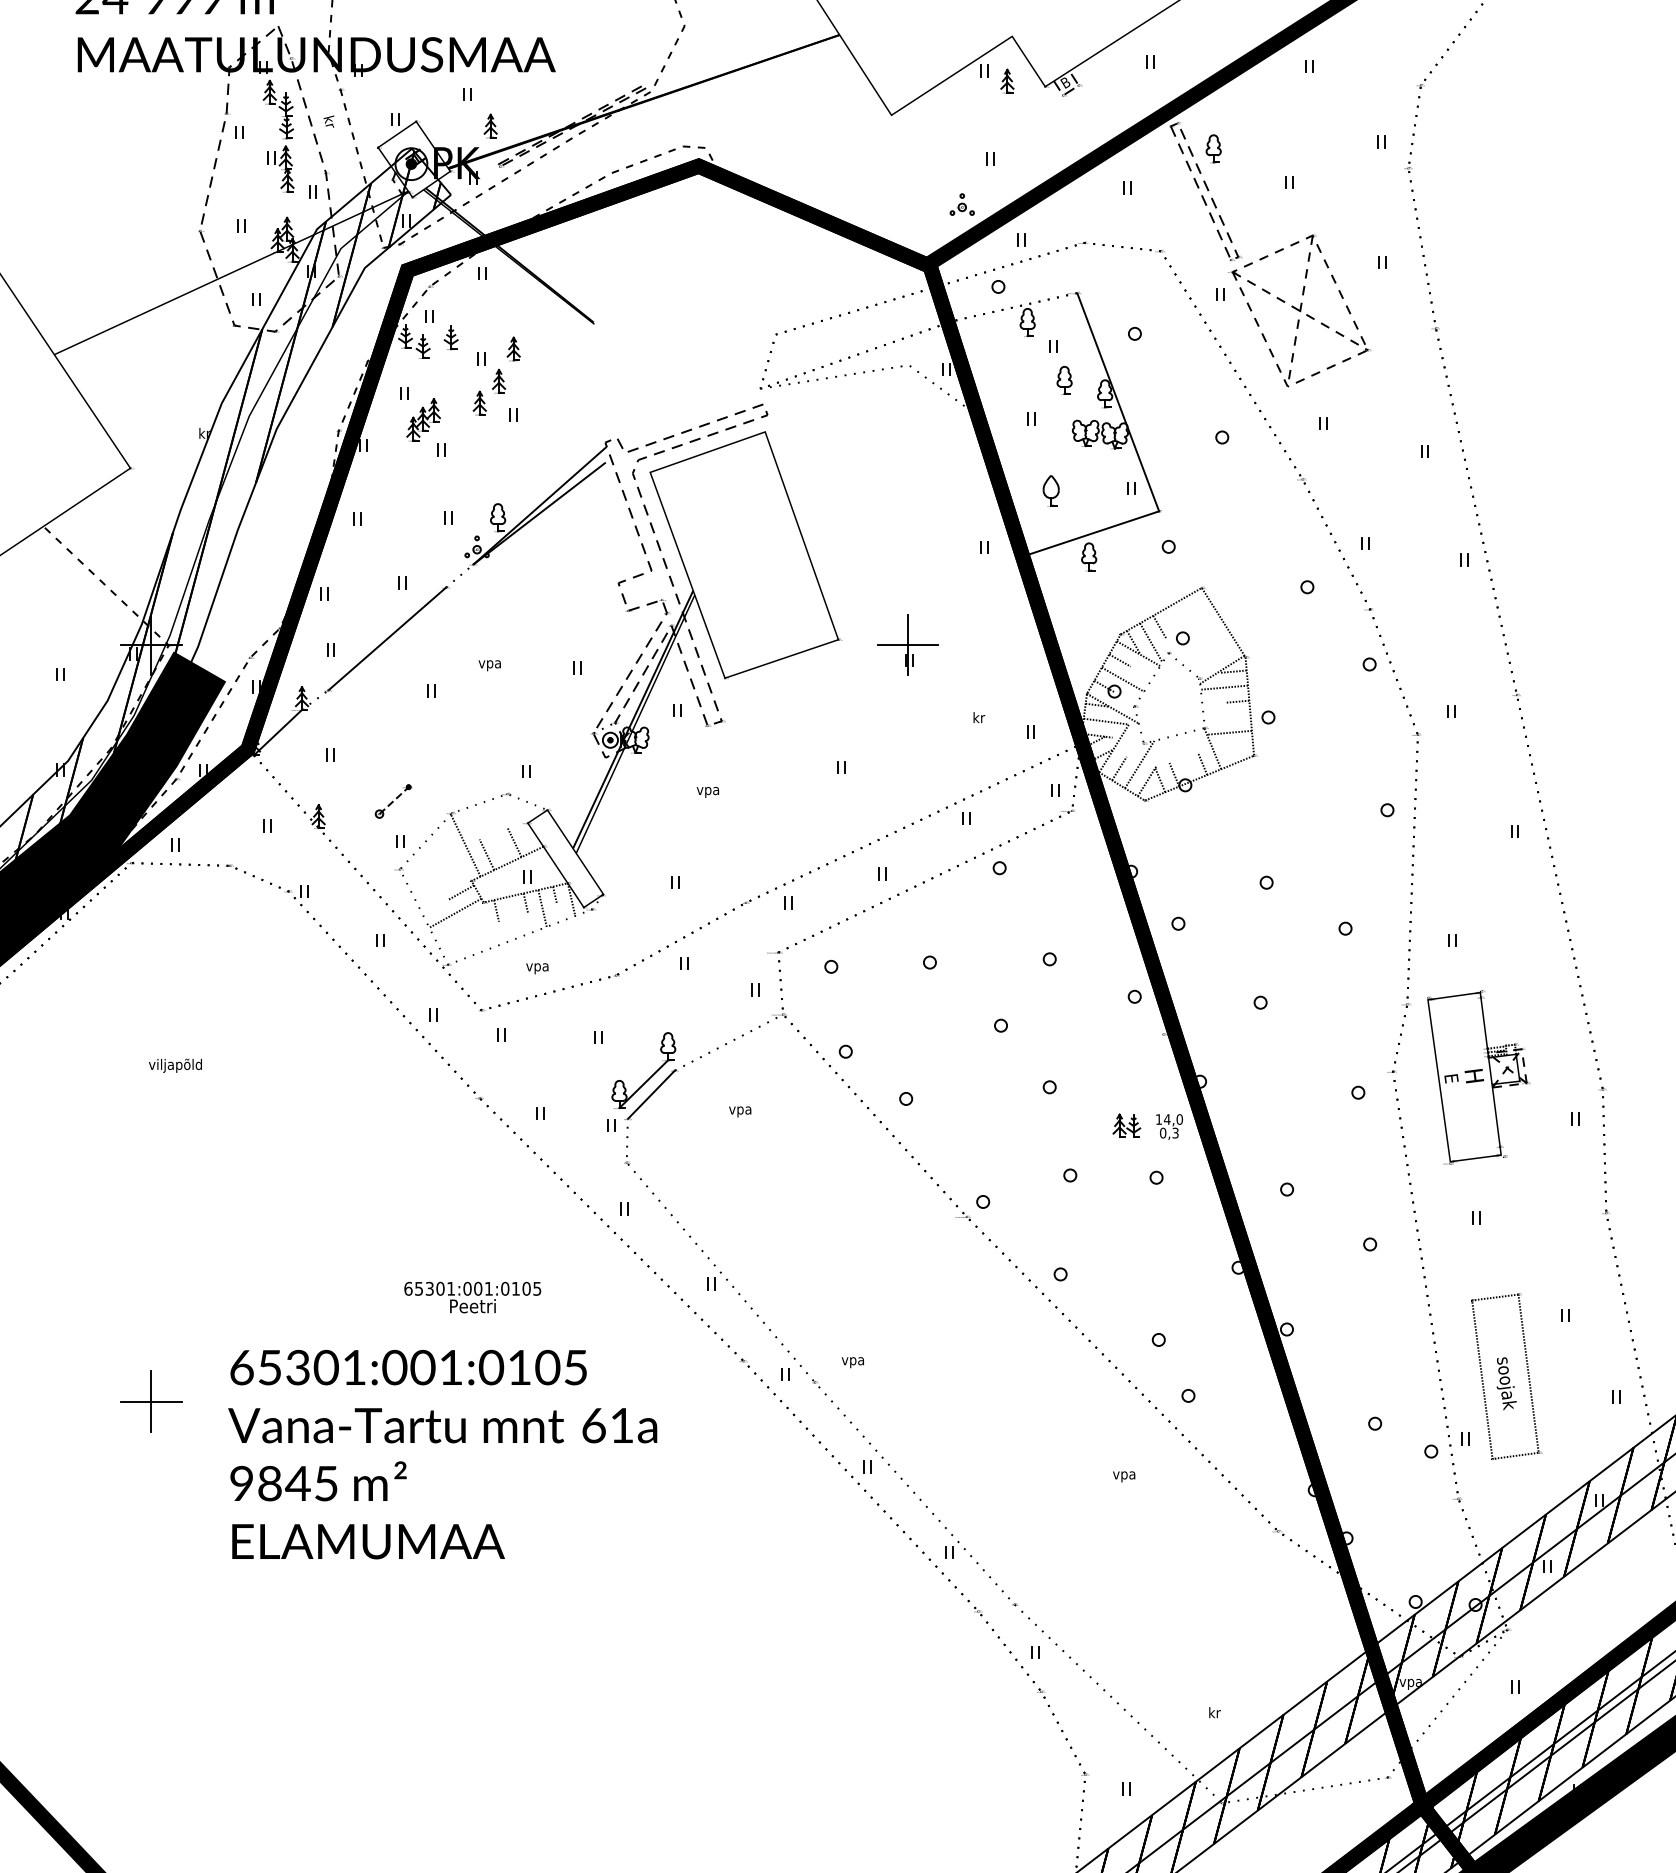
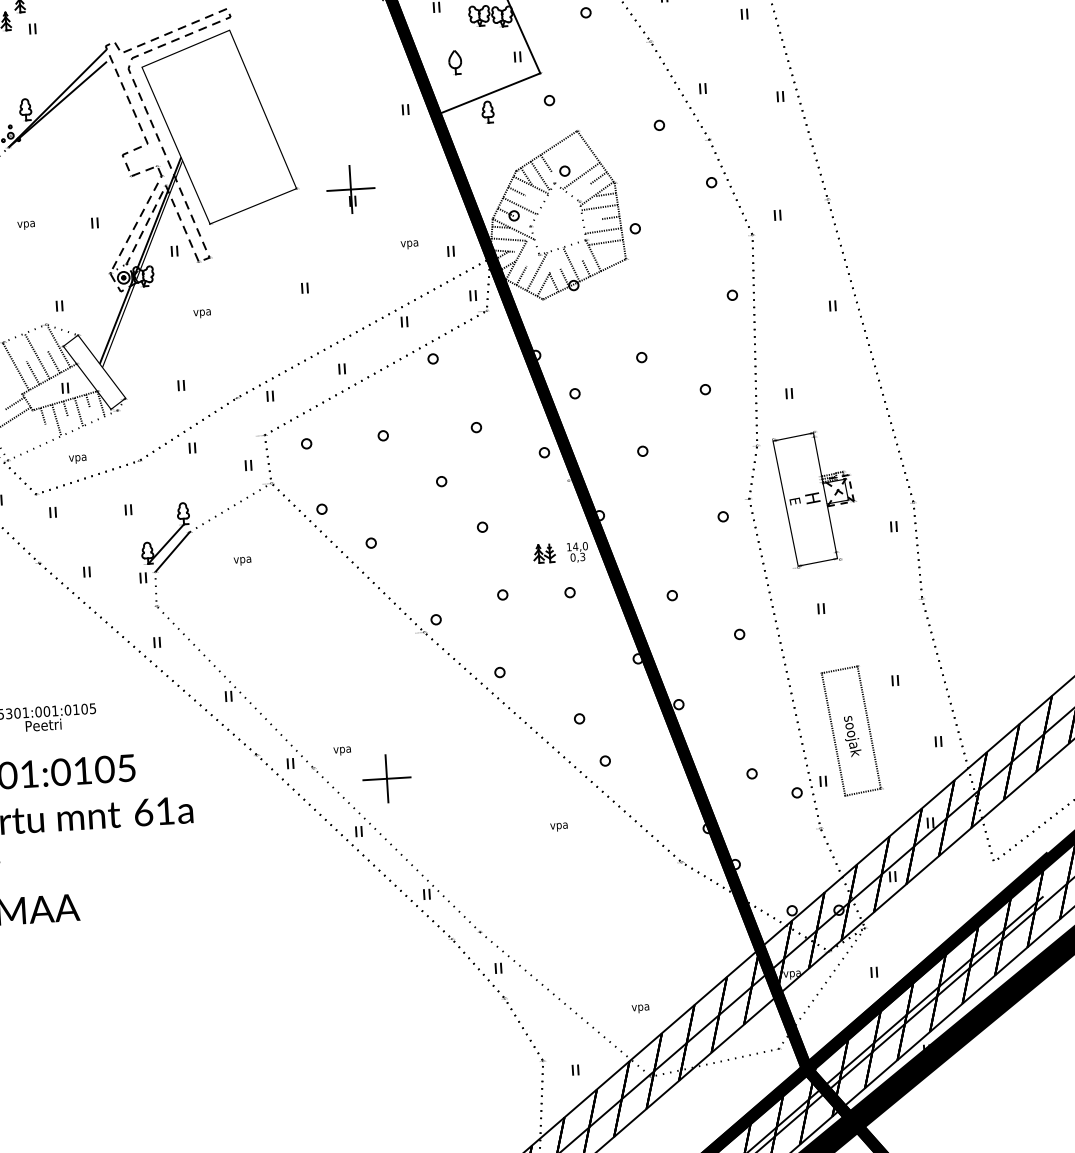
line: (1203, 645) -> (581, 175), added
line: (1224, 649) -> (597, 177), added
line: (1227, 717) -> (603, 230), added
text: (978, 719) -> (409, 244), kr -> vpa
line: (1183, 757) -> (571, 263), added
line: (522, 823) -> (59, 346), added
line: (493, 833) -> (37, 356), added
line: (513, 916) -> (56, 419), added
part: (907, 1401) -> (386, 778), added
text: (1214, 1714) -> (640, 1008), kr -> vpa

